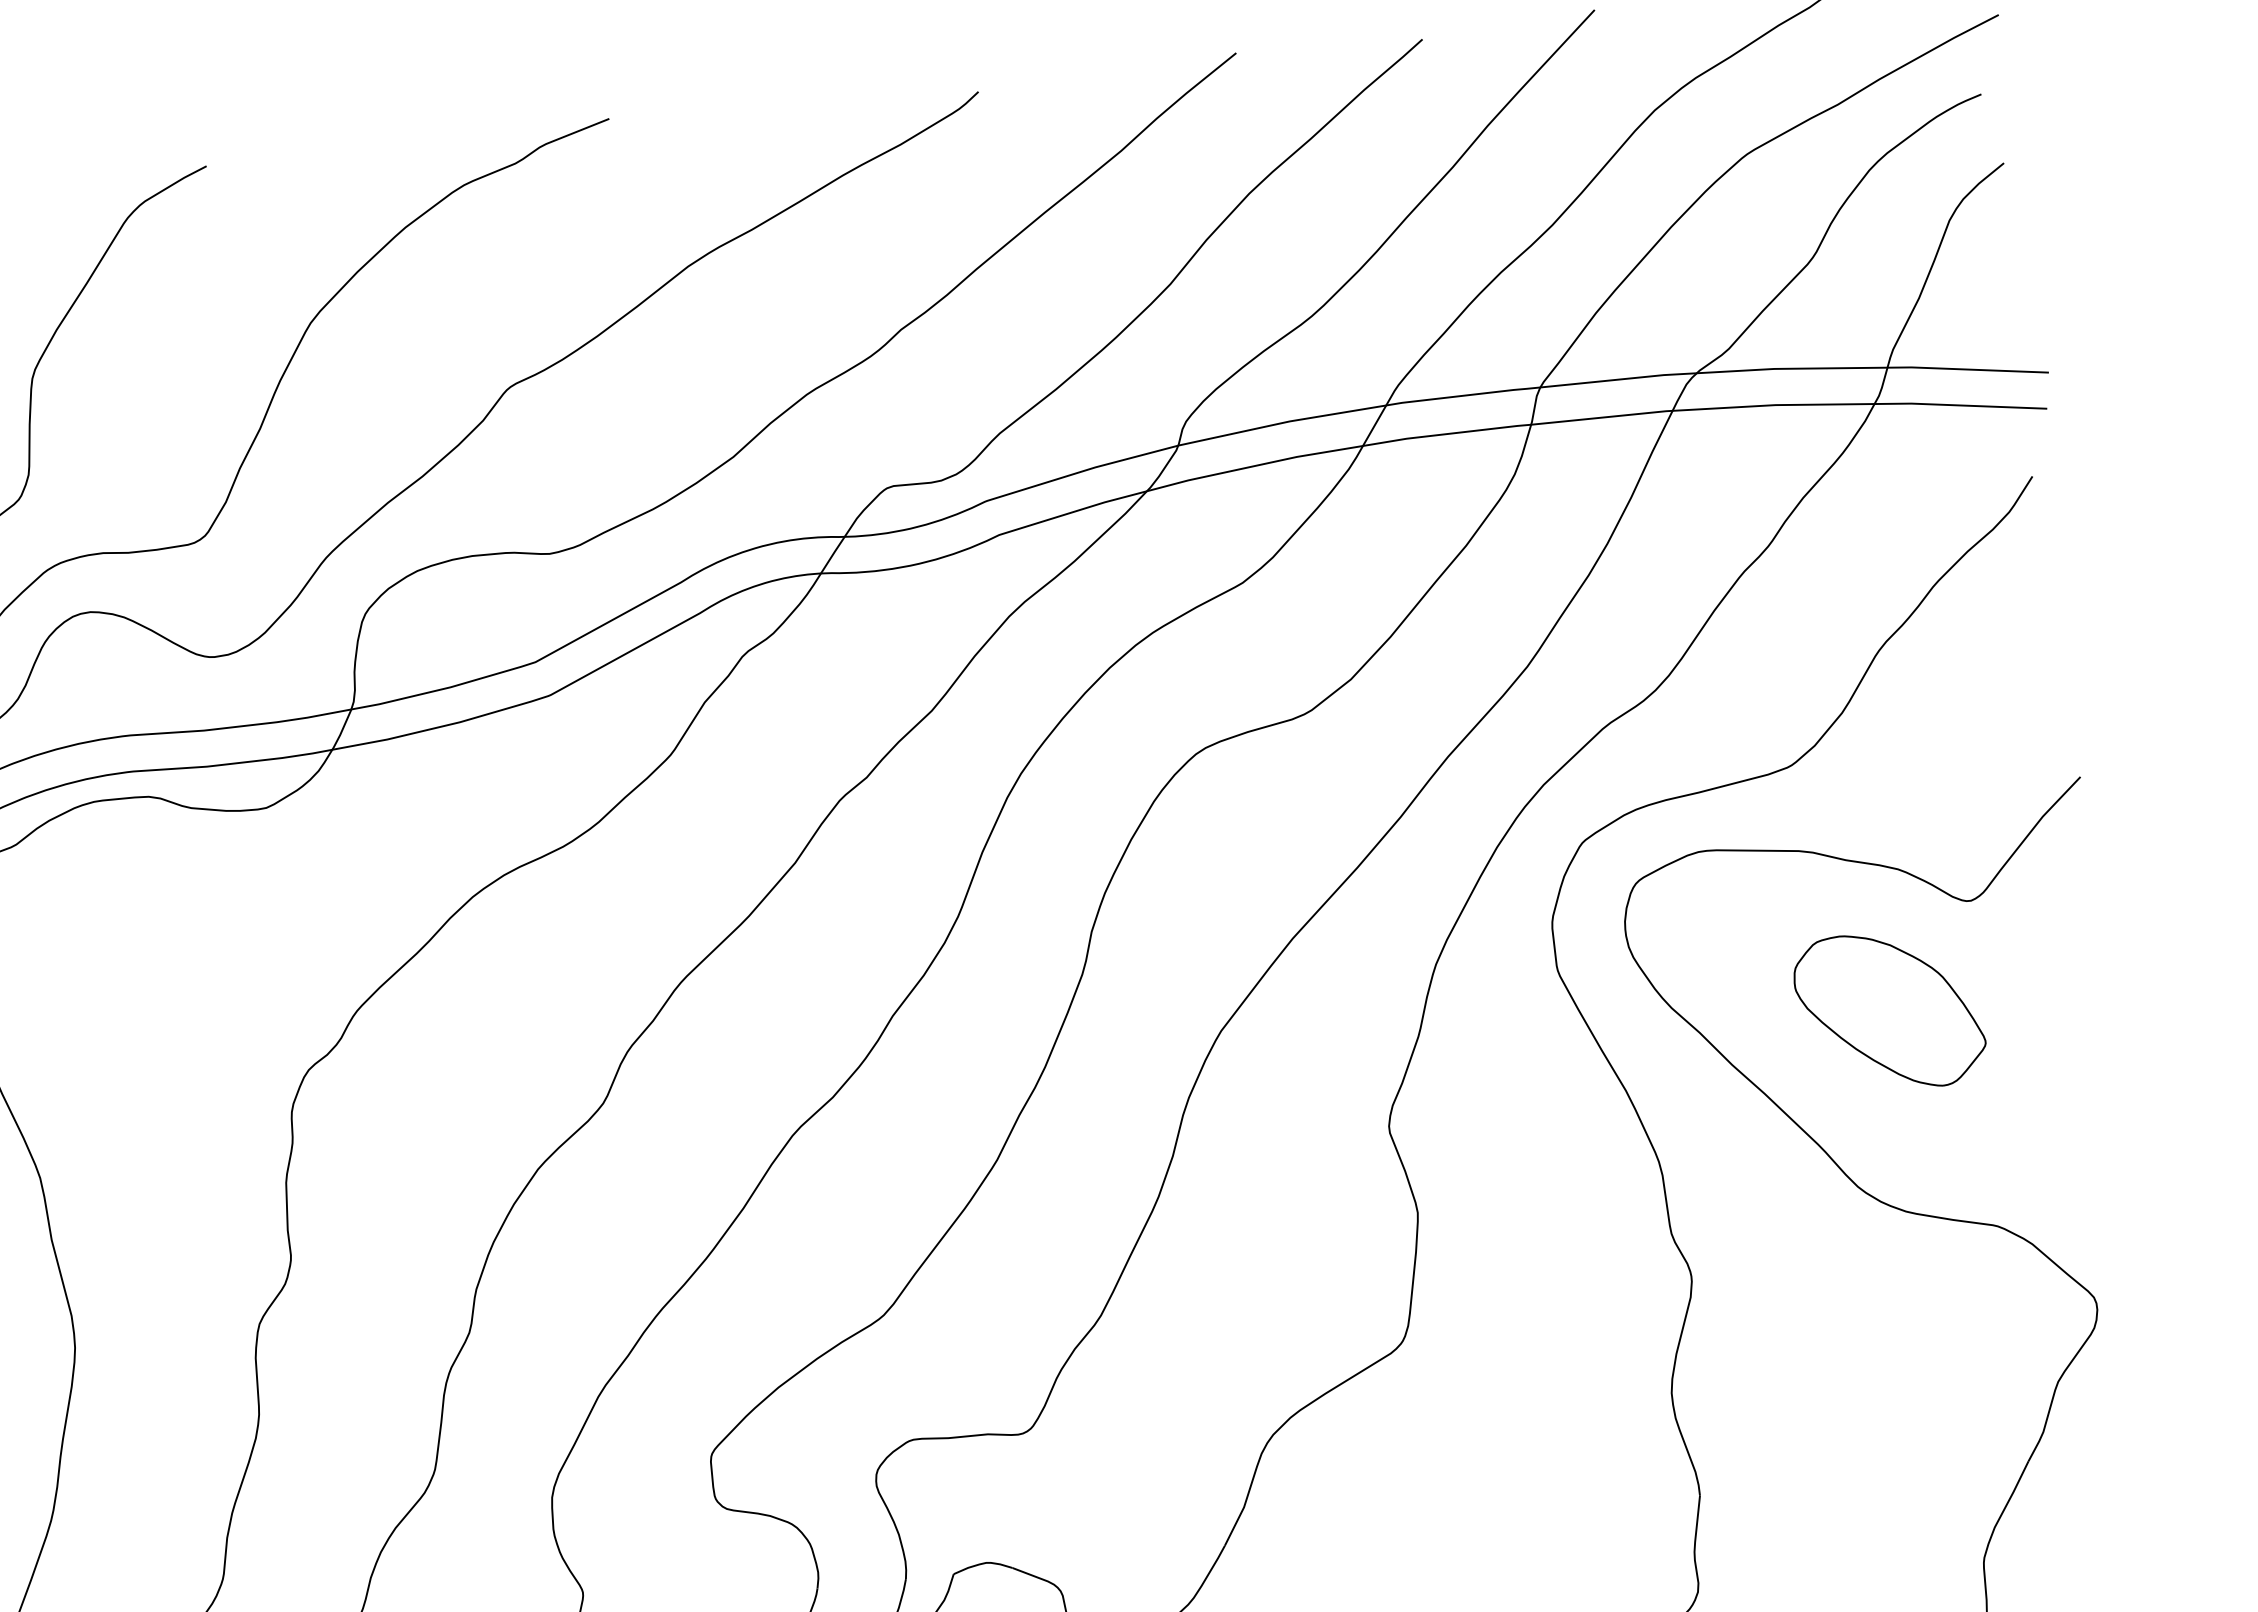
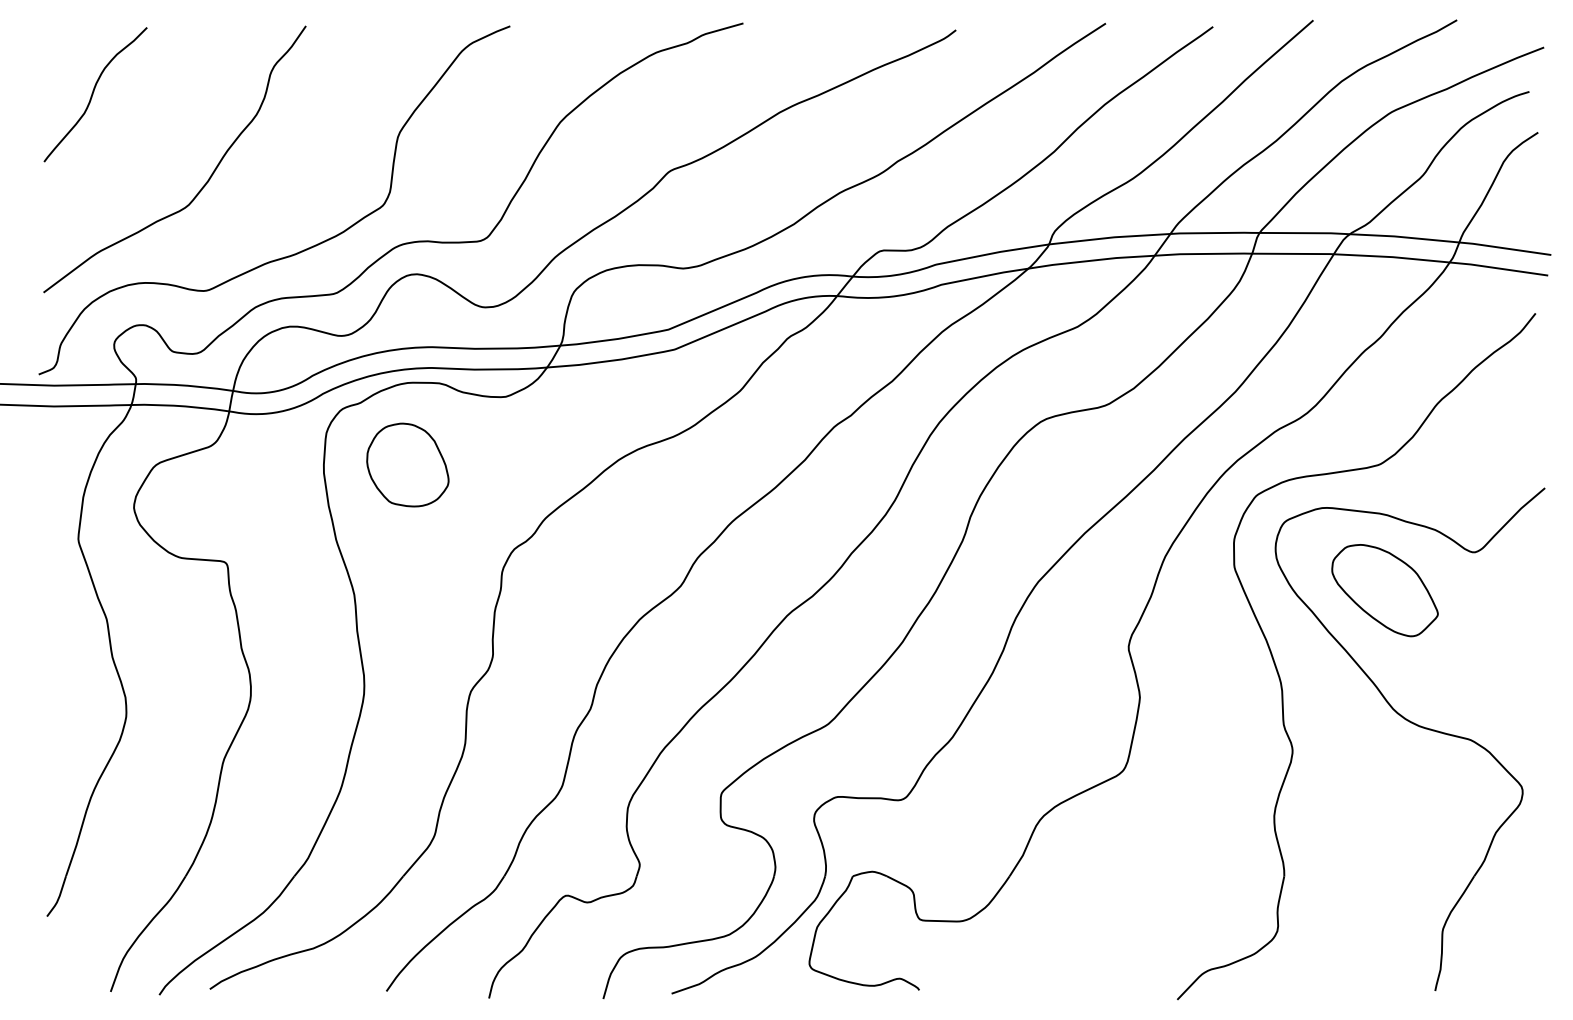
part: (108, 942) -> (407, 464), added
part: (1888, 1011) -> (1384, 590), moved

